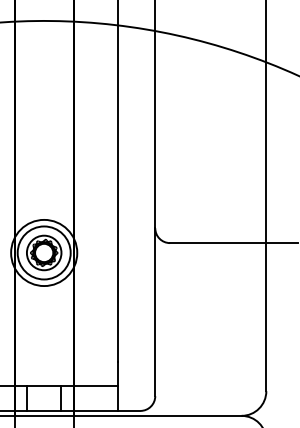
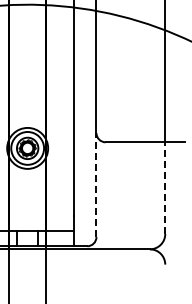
line: (155, 312) -> (96, 185), solid -> dashed
line: (266, 317) -> (165, 188), solid -> dashed

